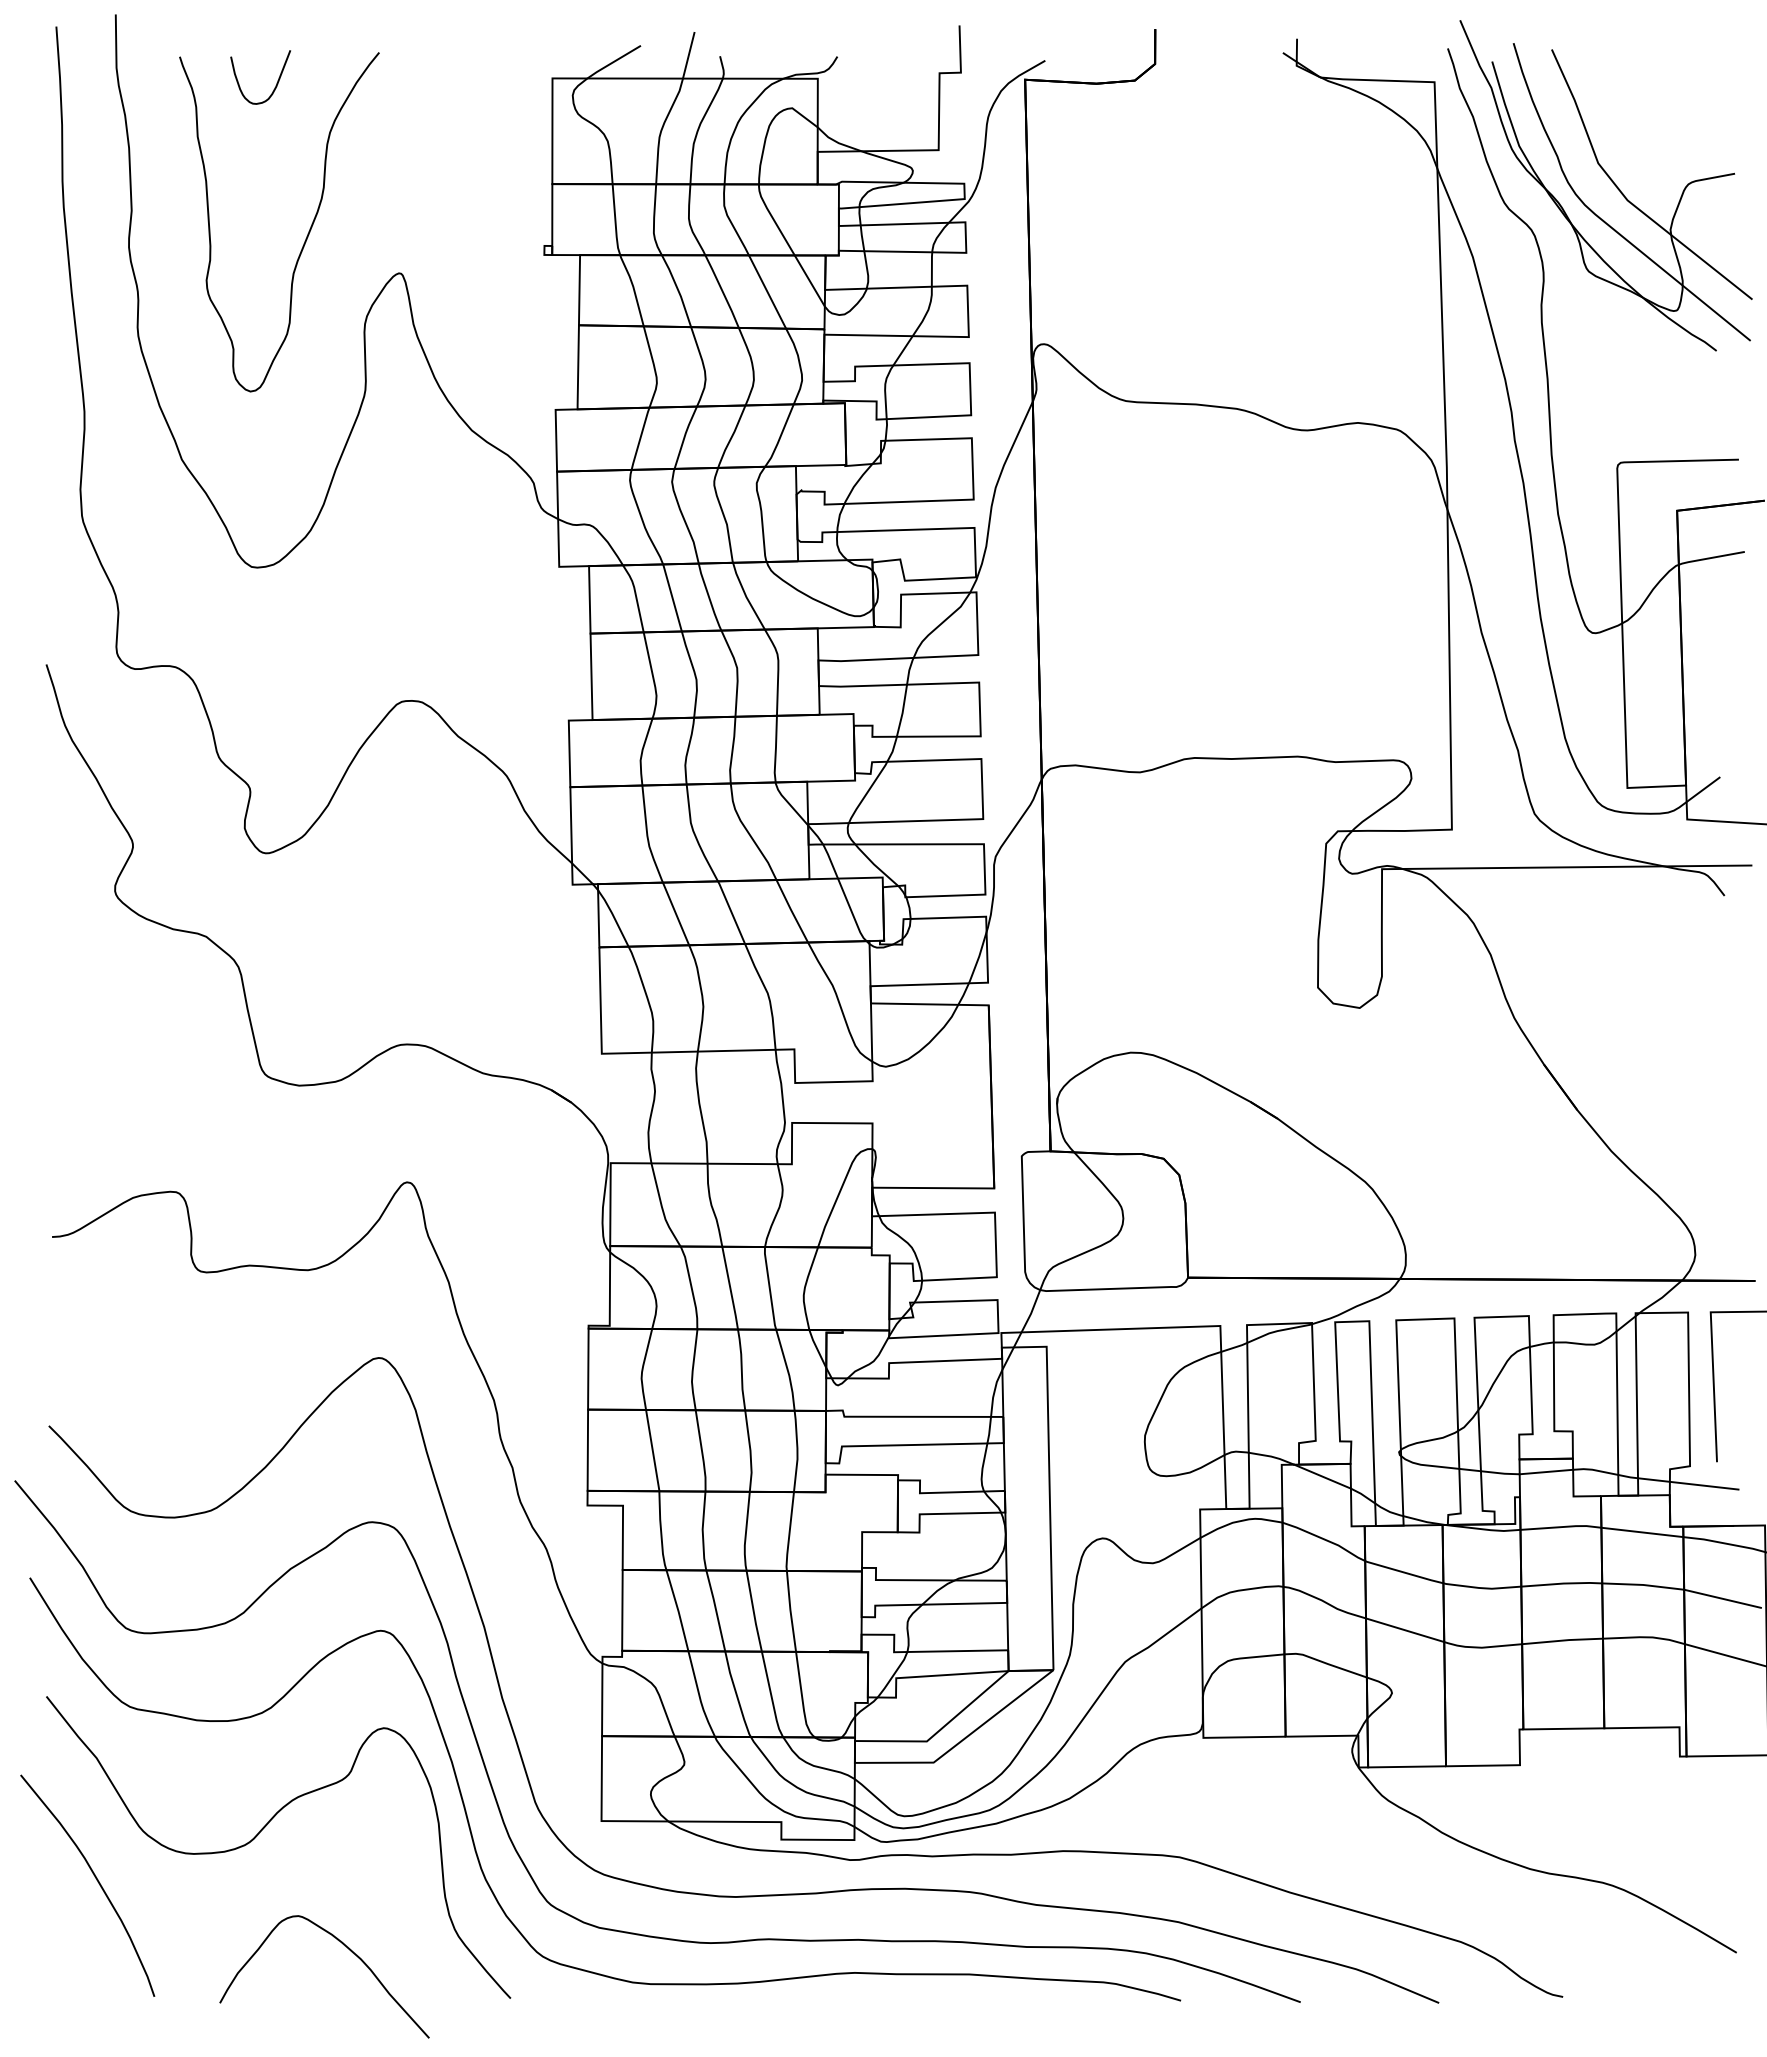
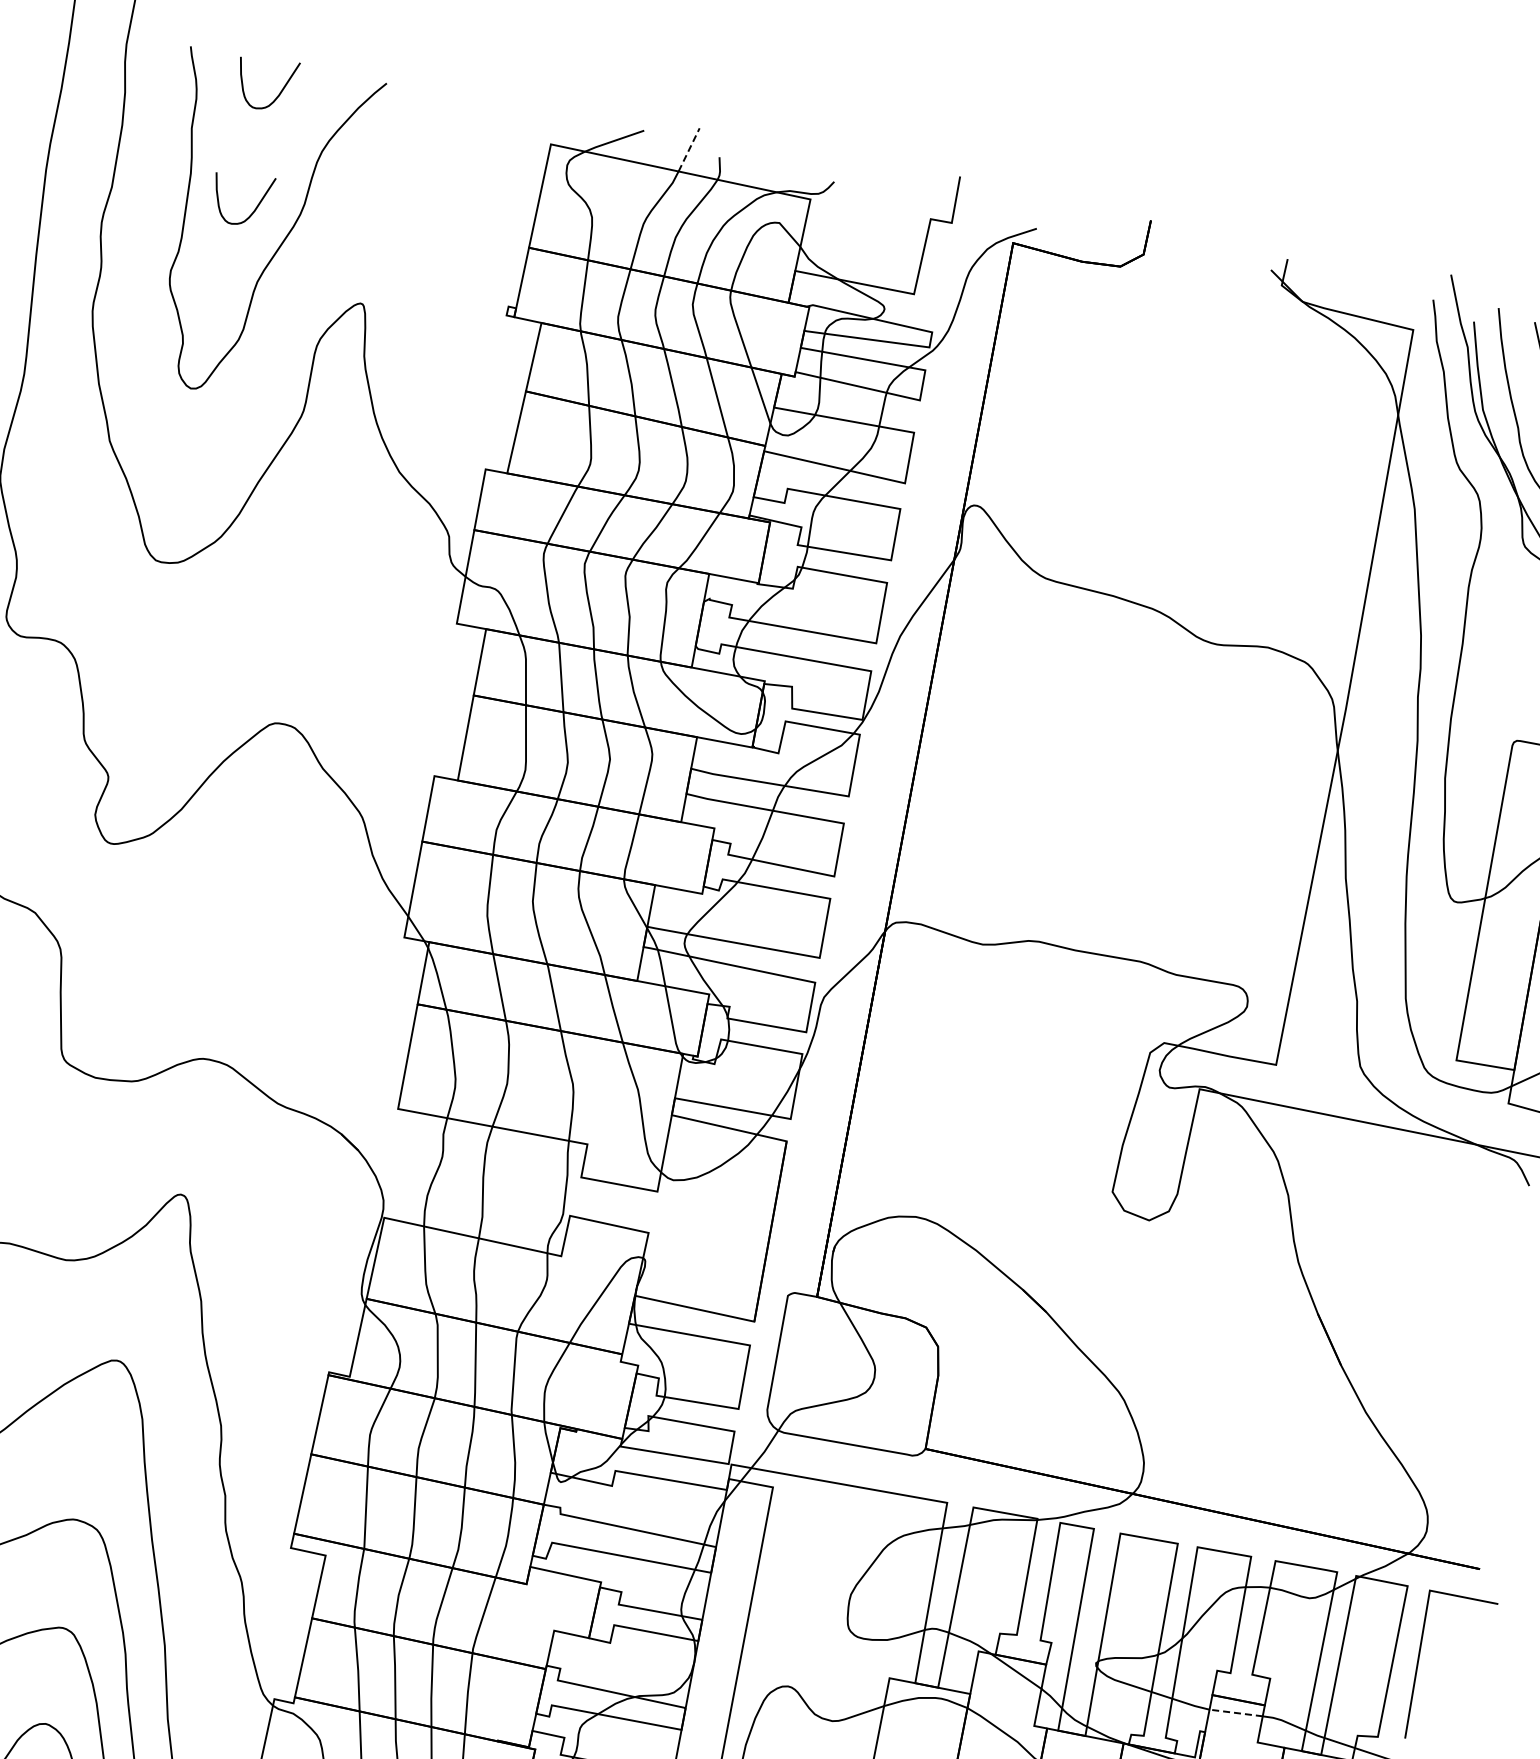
line: (688, 54) -> (688, 149), solid -> dashed
curve: (275, 203) -> (254, 209), added
line: (1546, 1472) -> (1236, 1713), solid -> dashed

